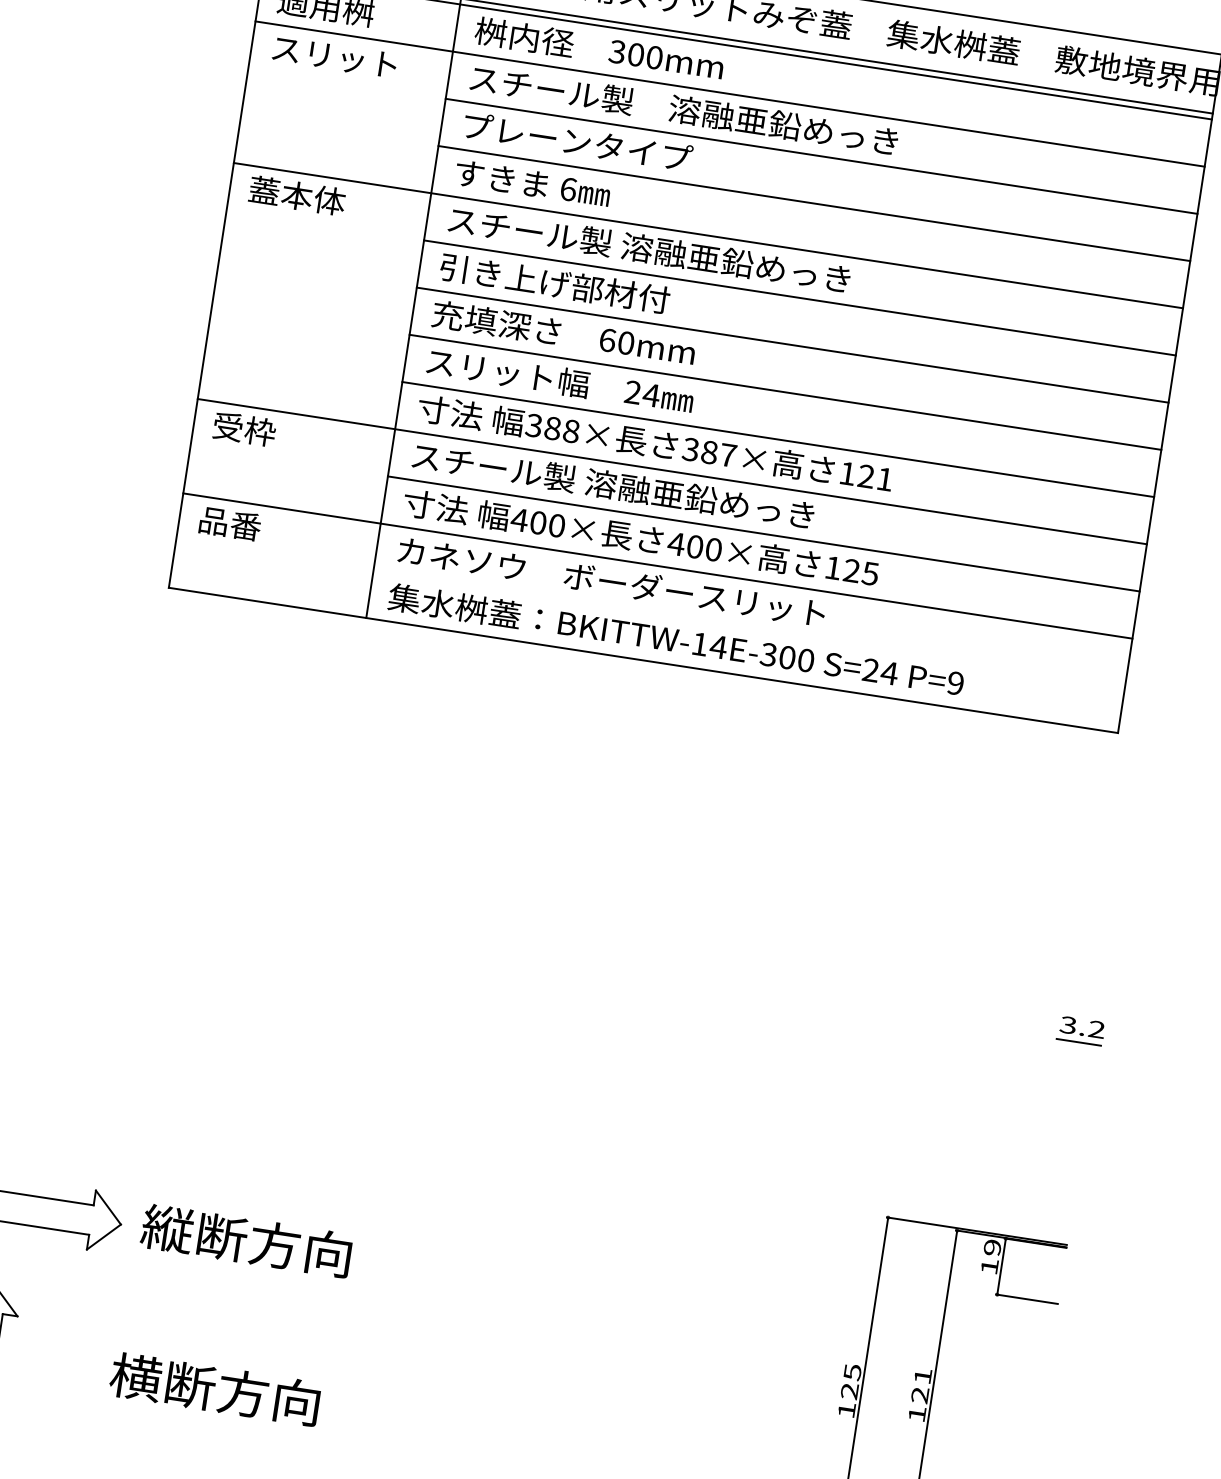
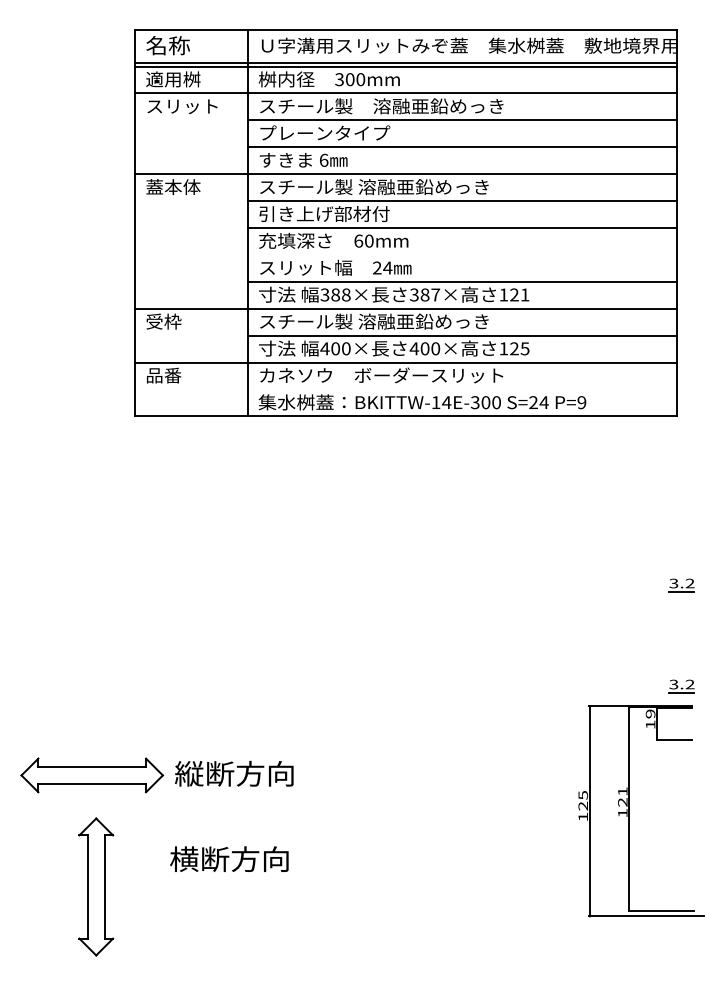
line: (784, 391) -> (461, 254), removed
part: (1054, 1207) -> (681, 686), added

